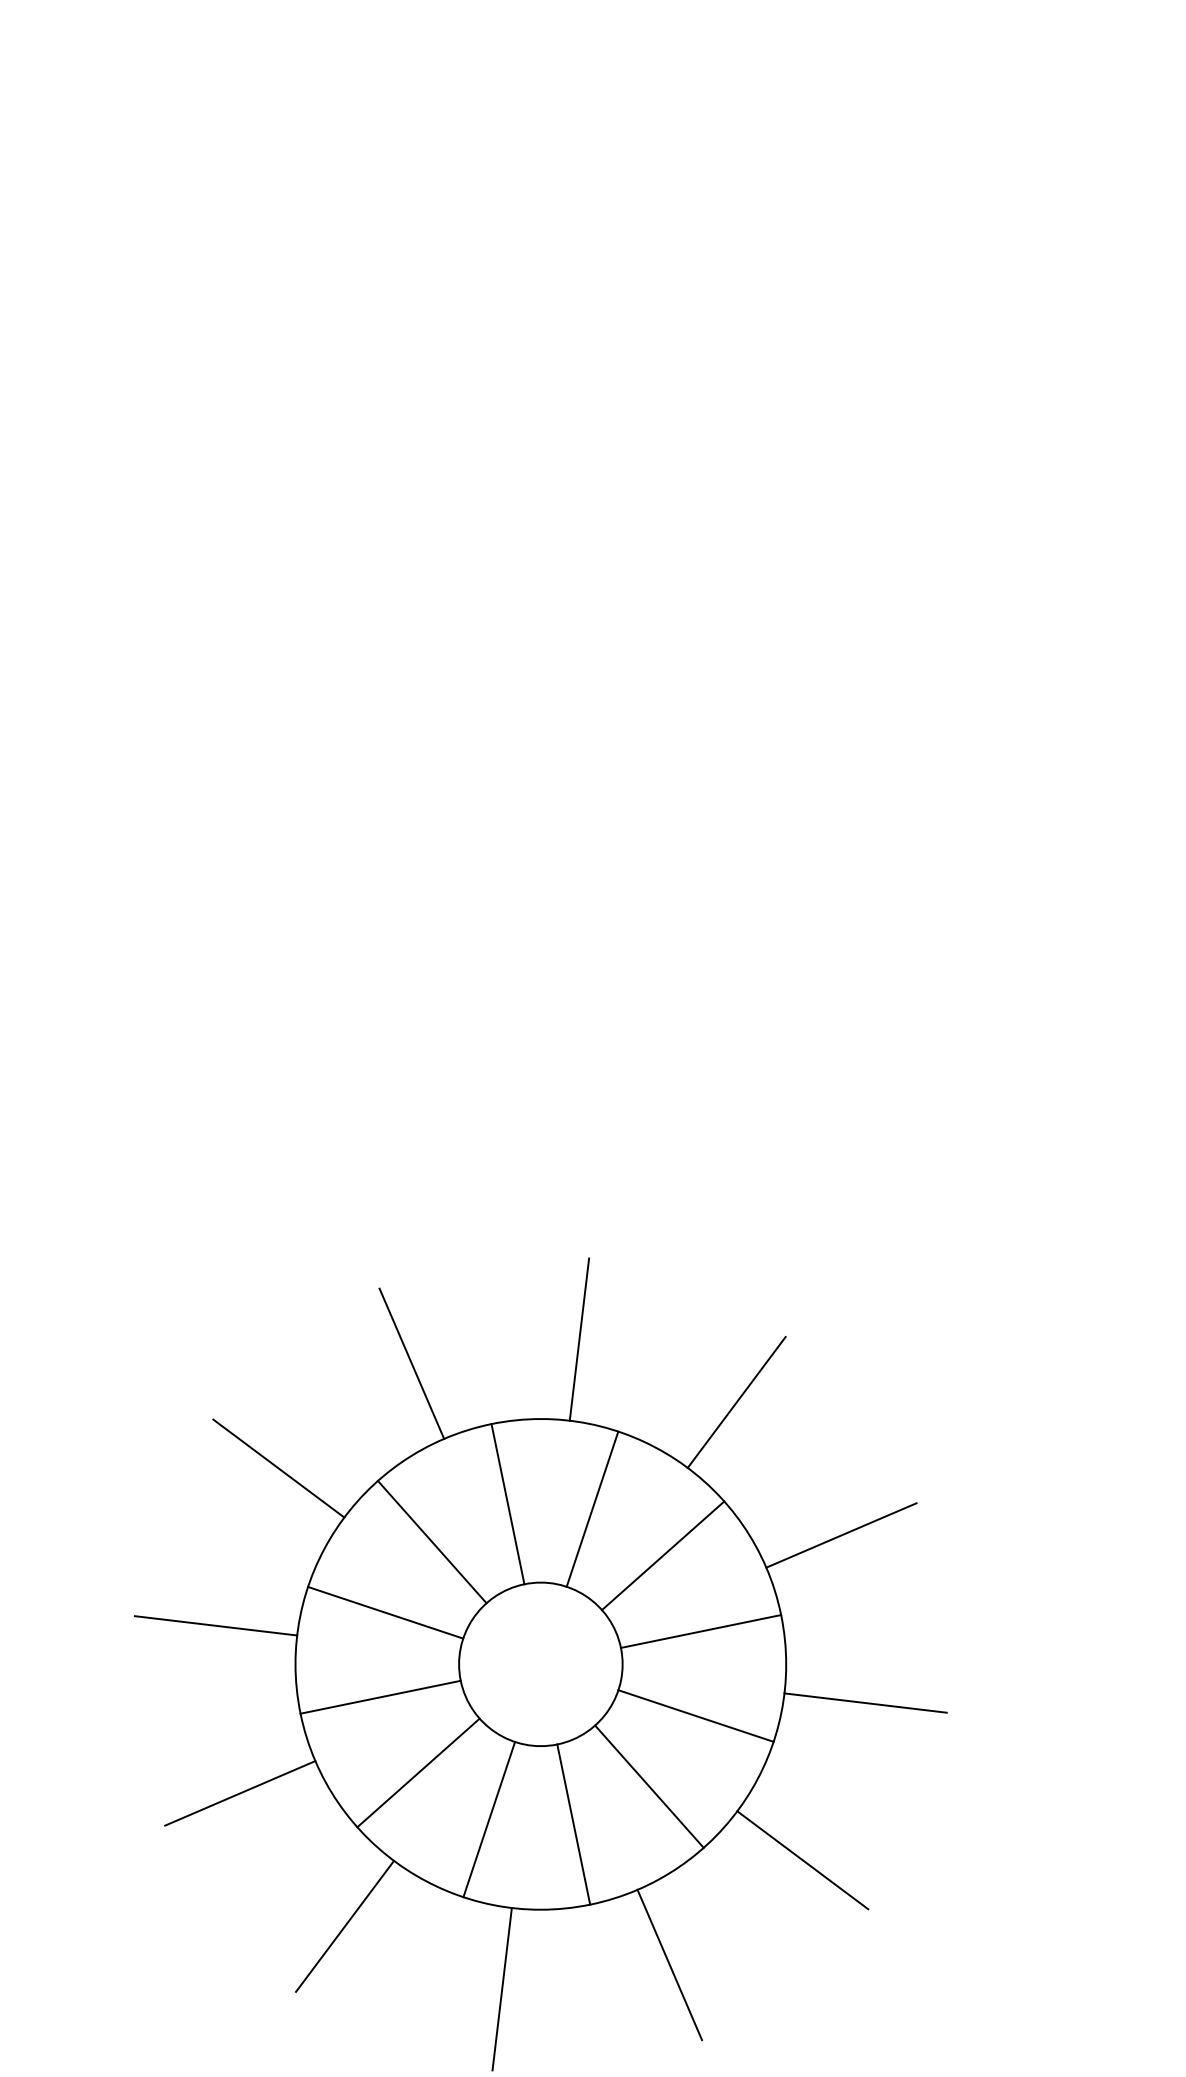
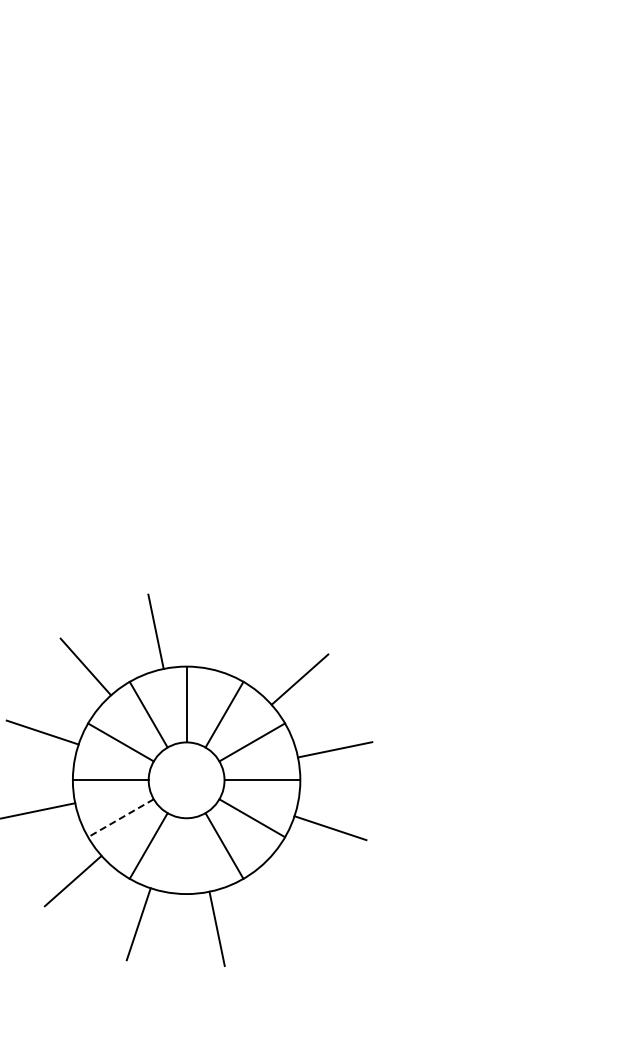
line: (579, 1339) -> (234, 636), removed
line: (417, 1773) -> (120, 818), solid -> dashed
line: (573, 1825) -> (186, 856), removed
line: (803, 1859) -> (287, 893), removed

